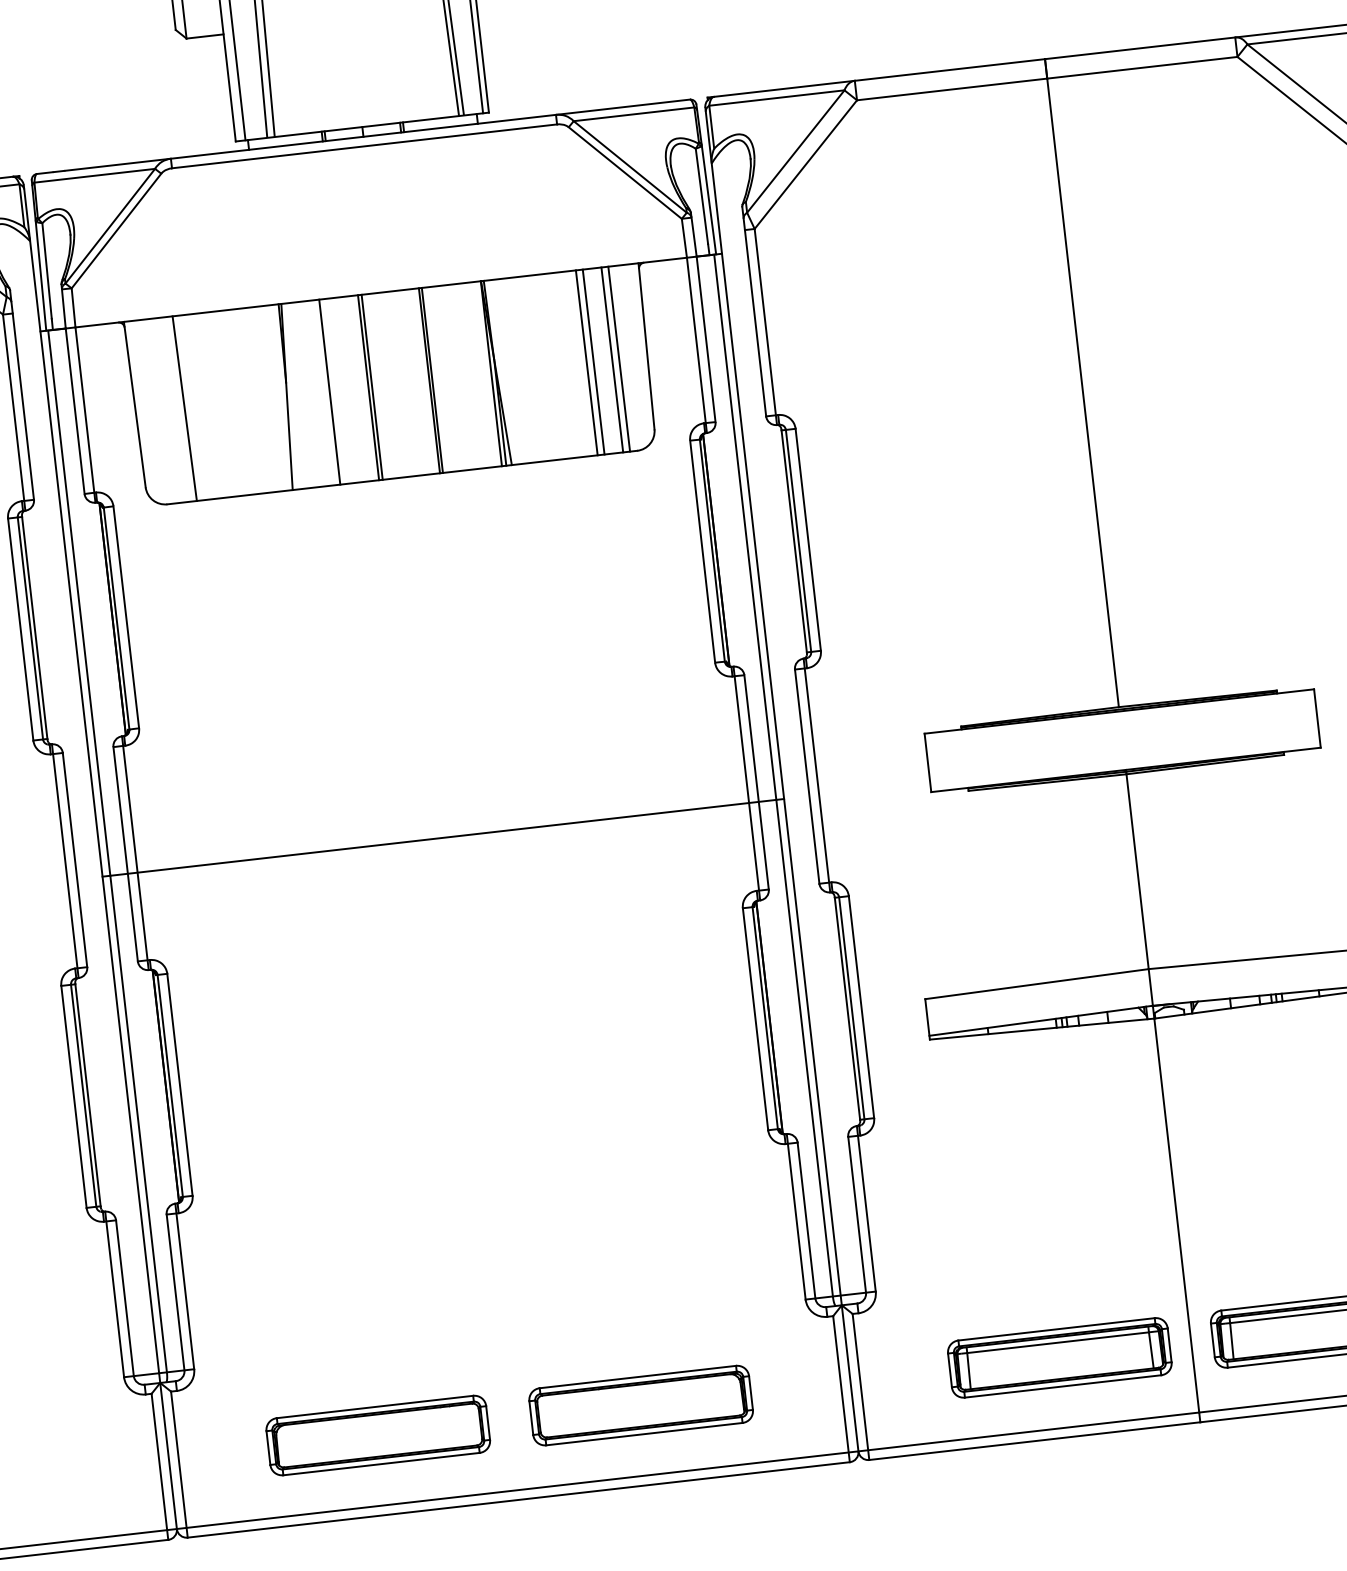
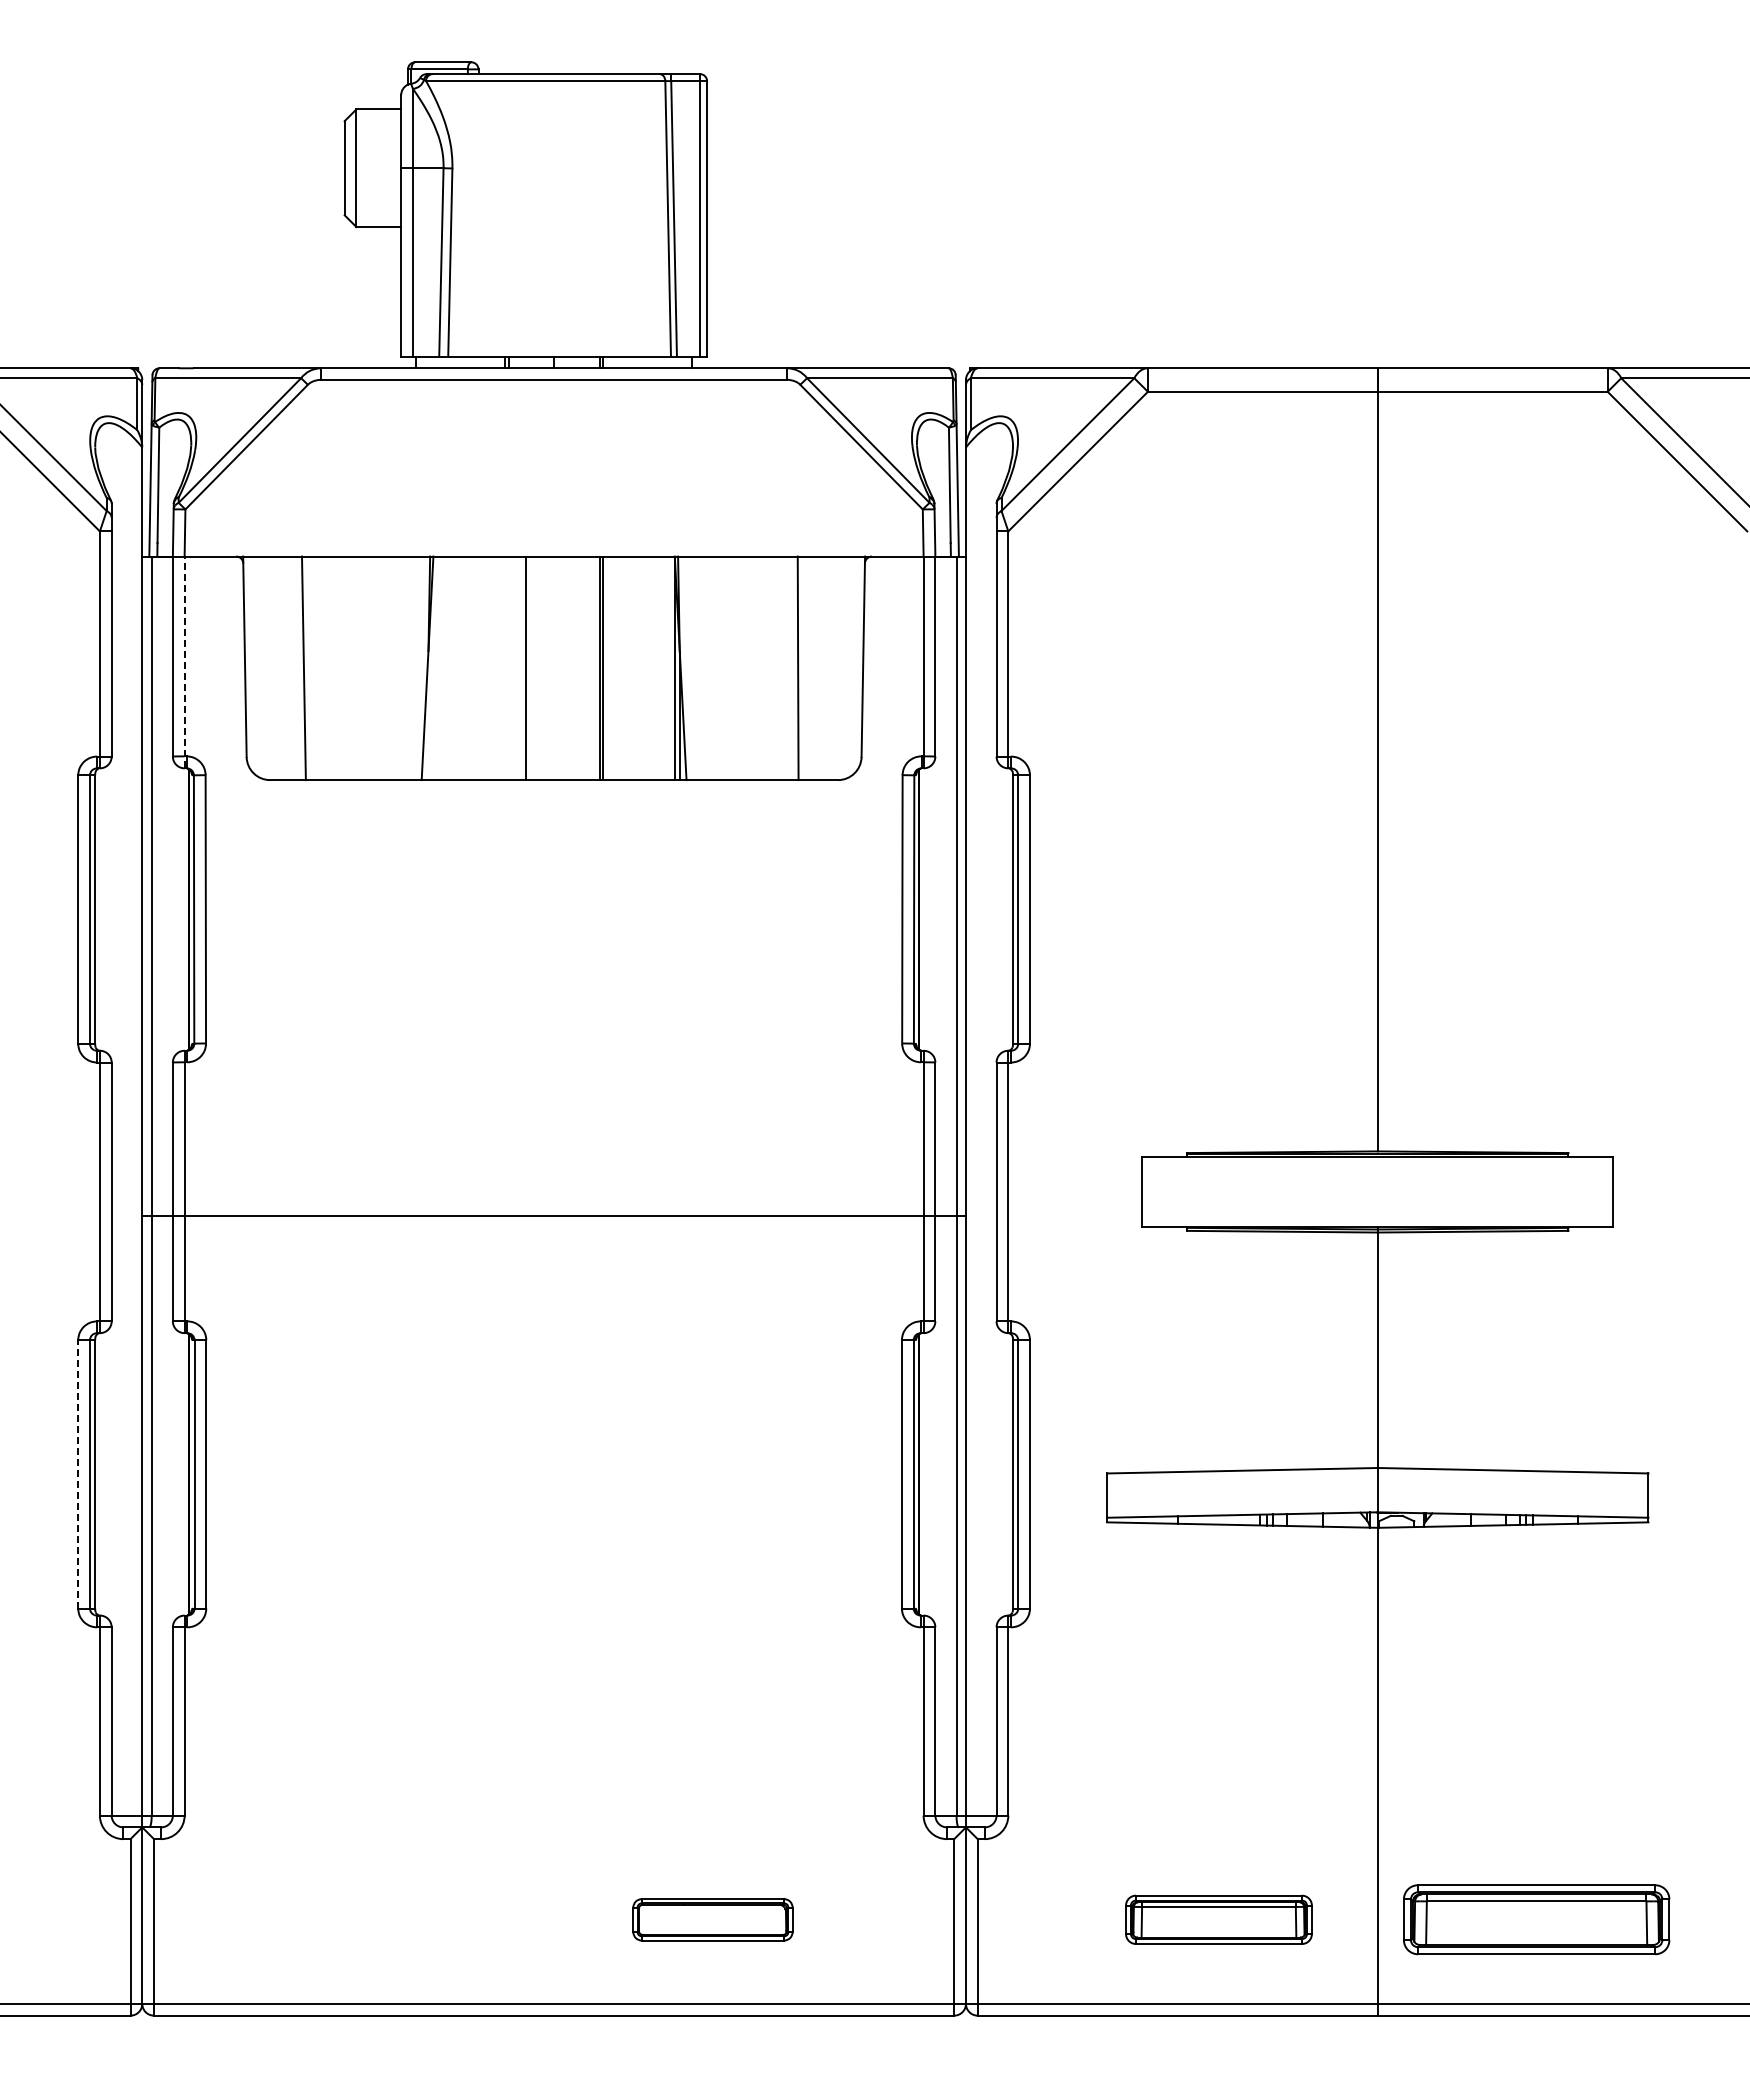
line: (618, 359) -> (828, 668), removed
line: (612, 360) -> (820, 668), removed
line: (586, 363) -> (789, 668), removed
line: (372, 387) -> (530, 668), removed
line: (330, 392) -> (479, 668), removed
line: (85, 415) -> (184, 662), solid -> dashed
line: (74, 1096) -> (78, 1473), solid -> dashed
part: (1059, 1357) -> (1218, 1919), size x0.7
part: (640, 1405) -> (712, 1919), size x0.6
part: (377, 1435) -> (394, 1919), removed

